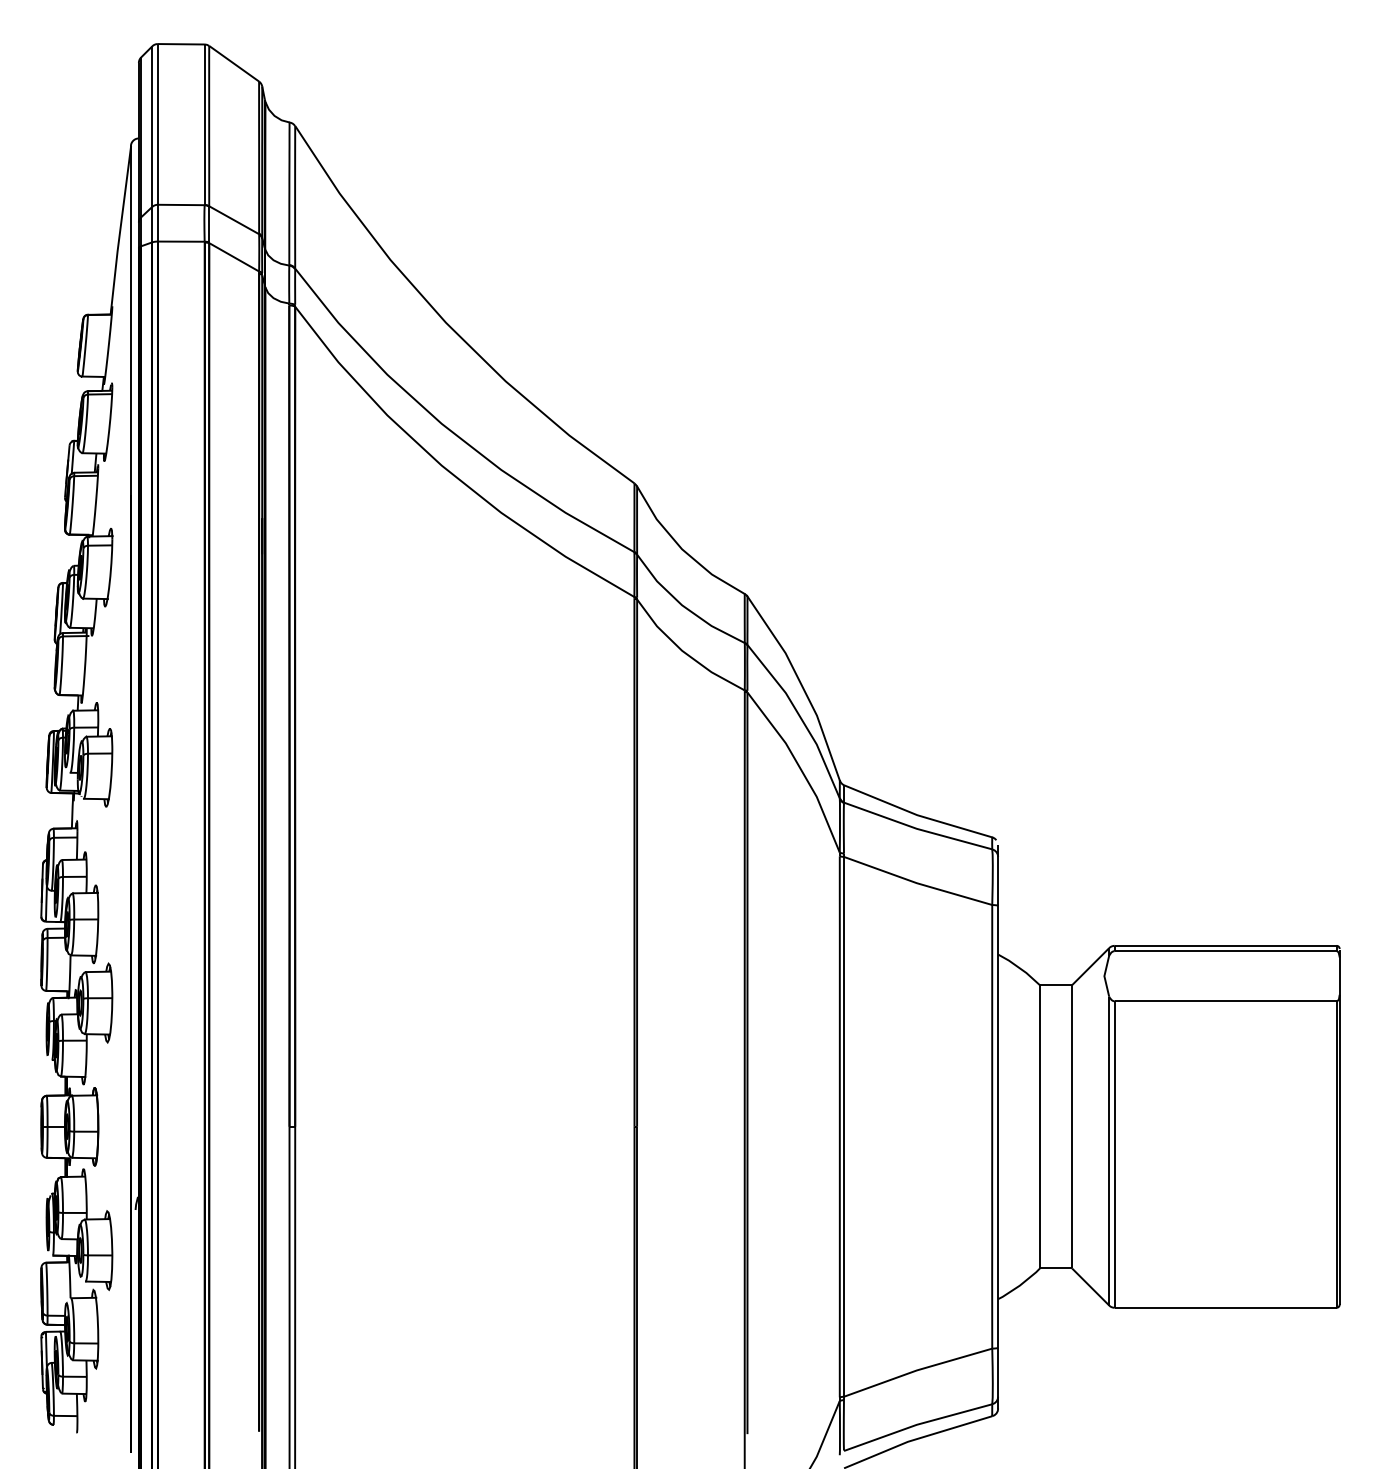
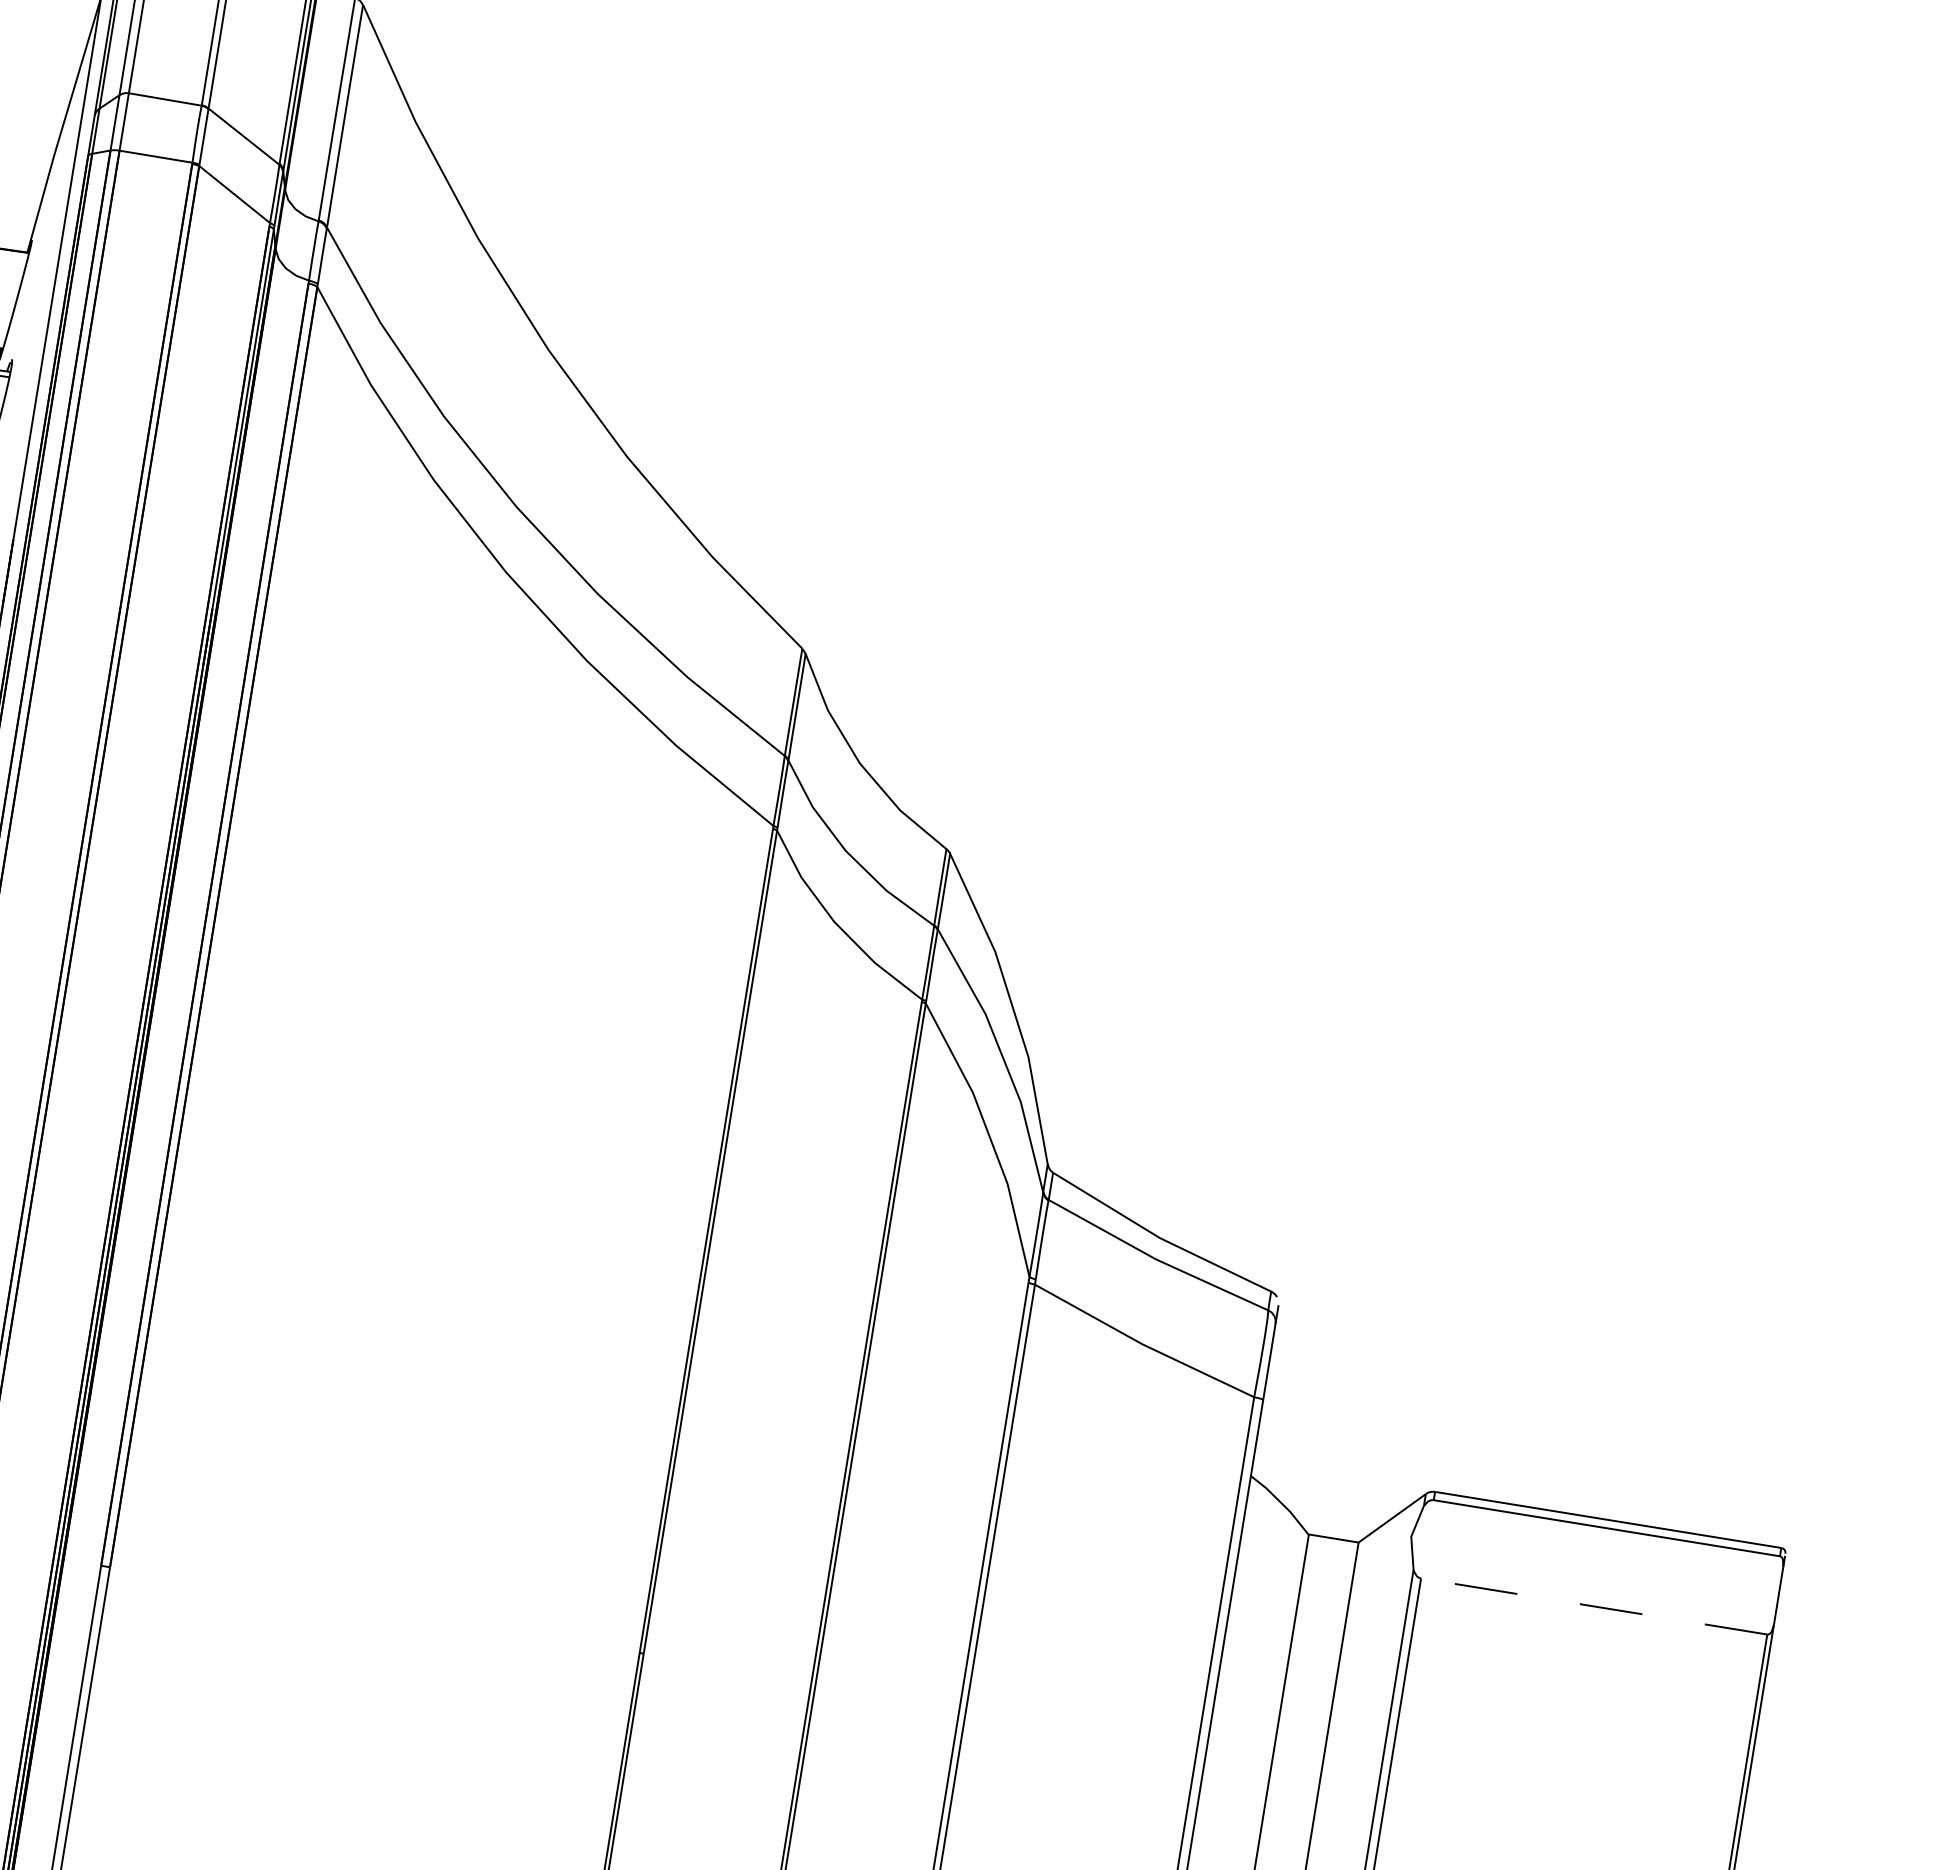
line: (1225, 1001) -> (1593, 1606), solid -> dashed

